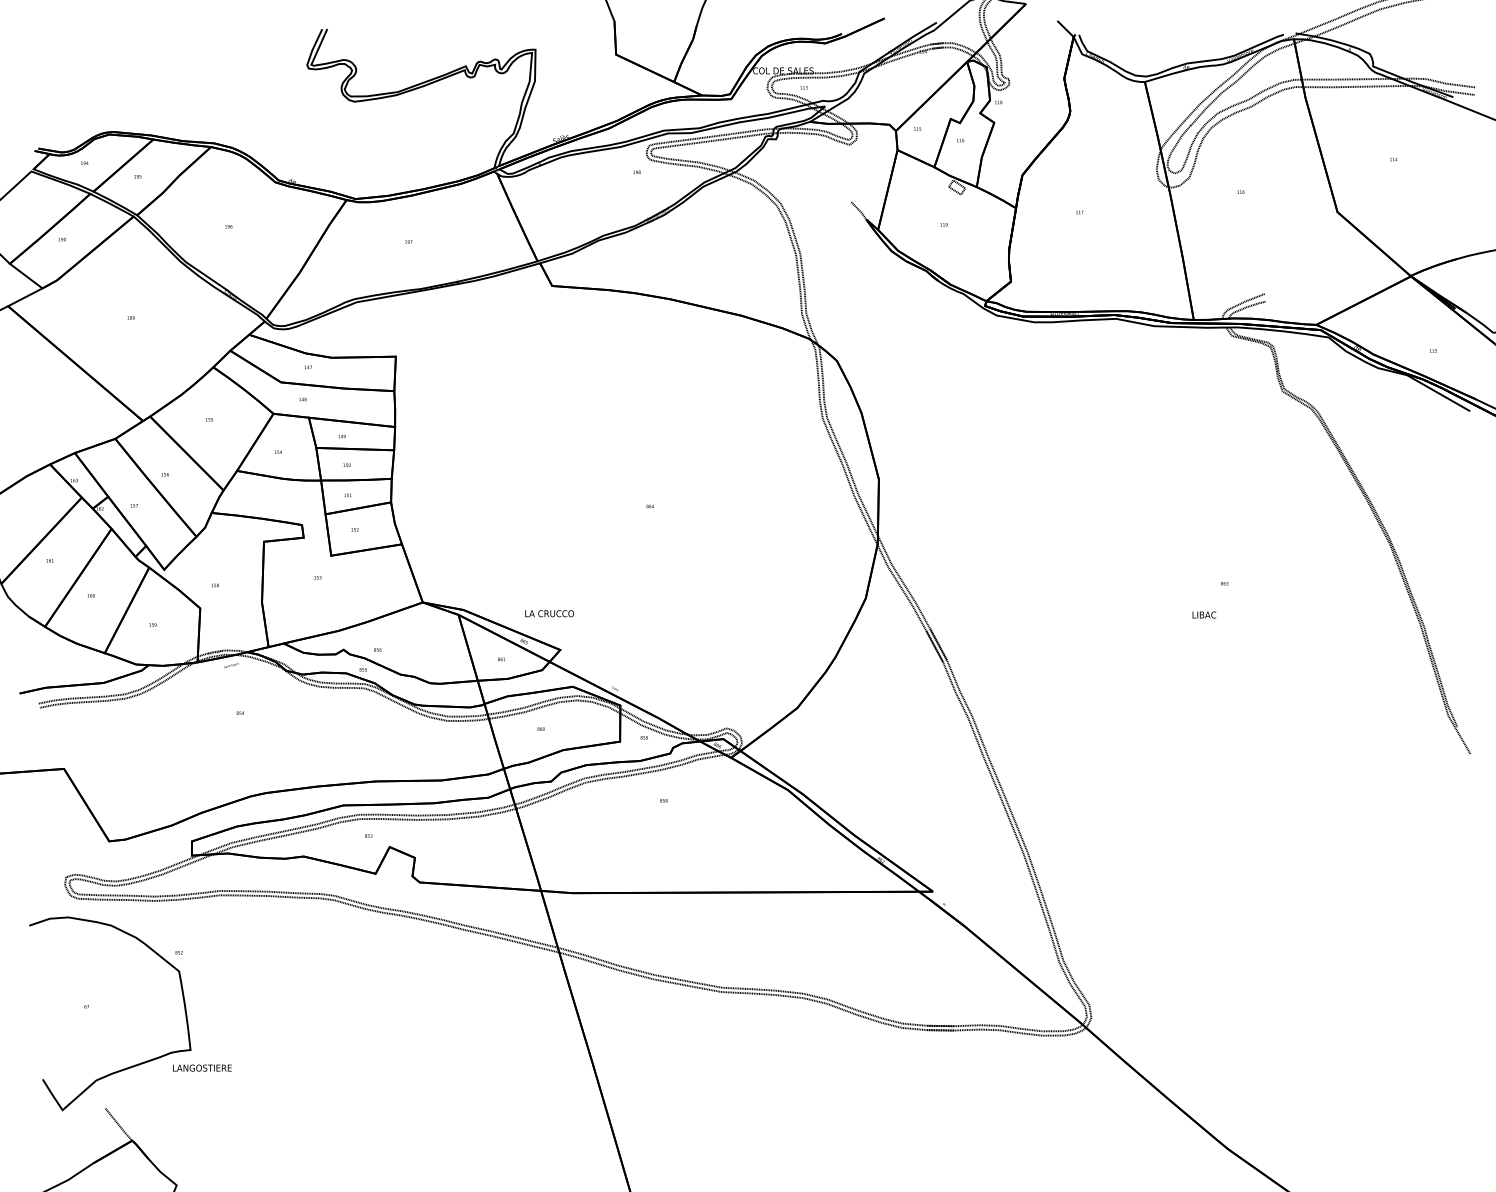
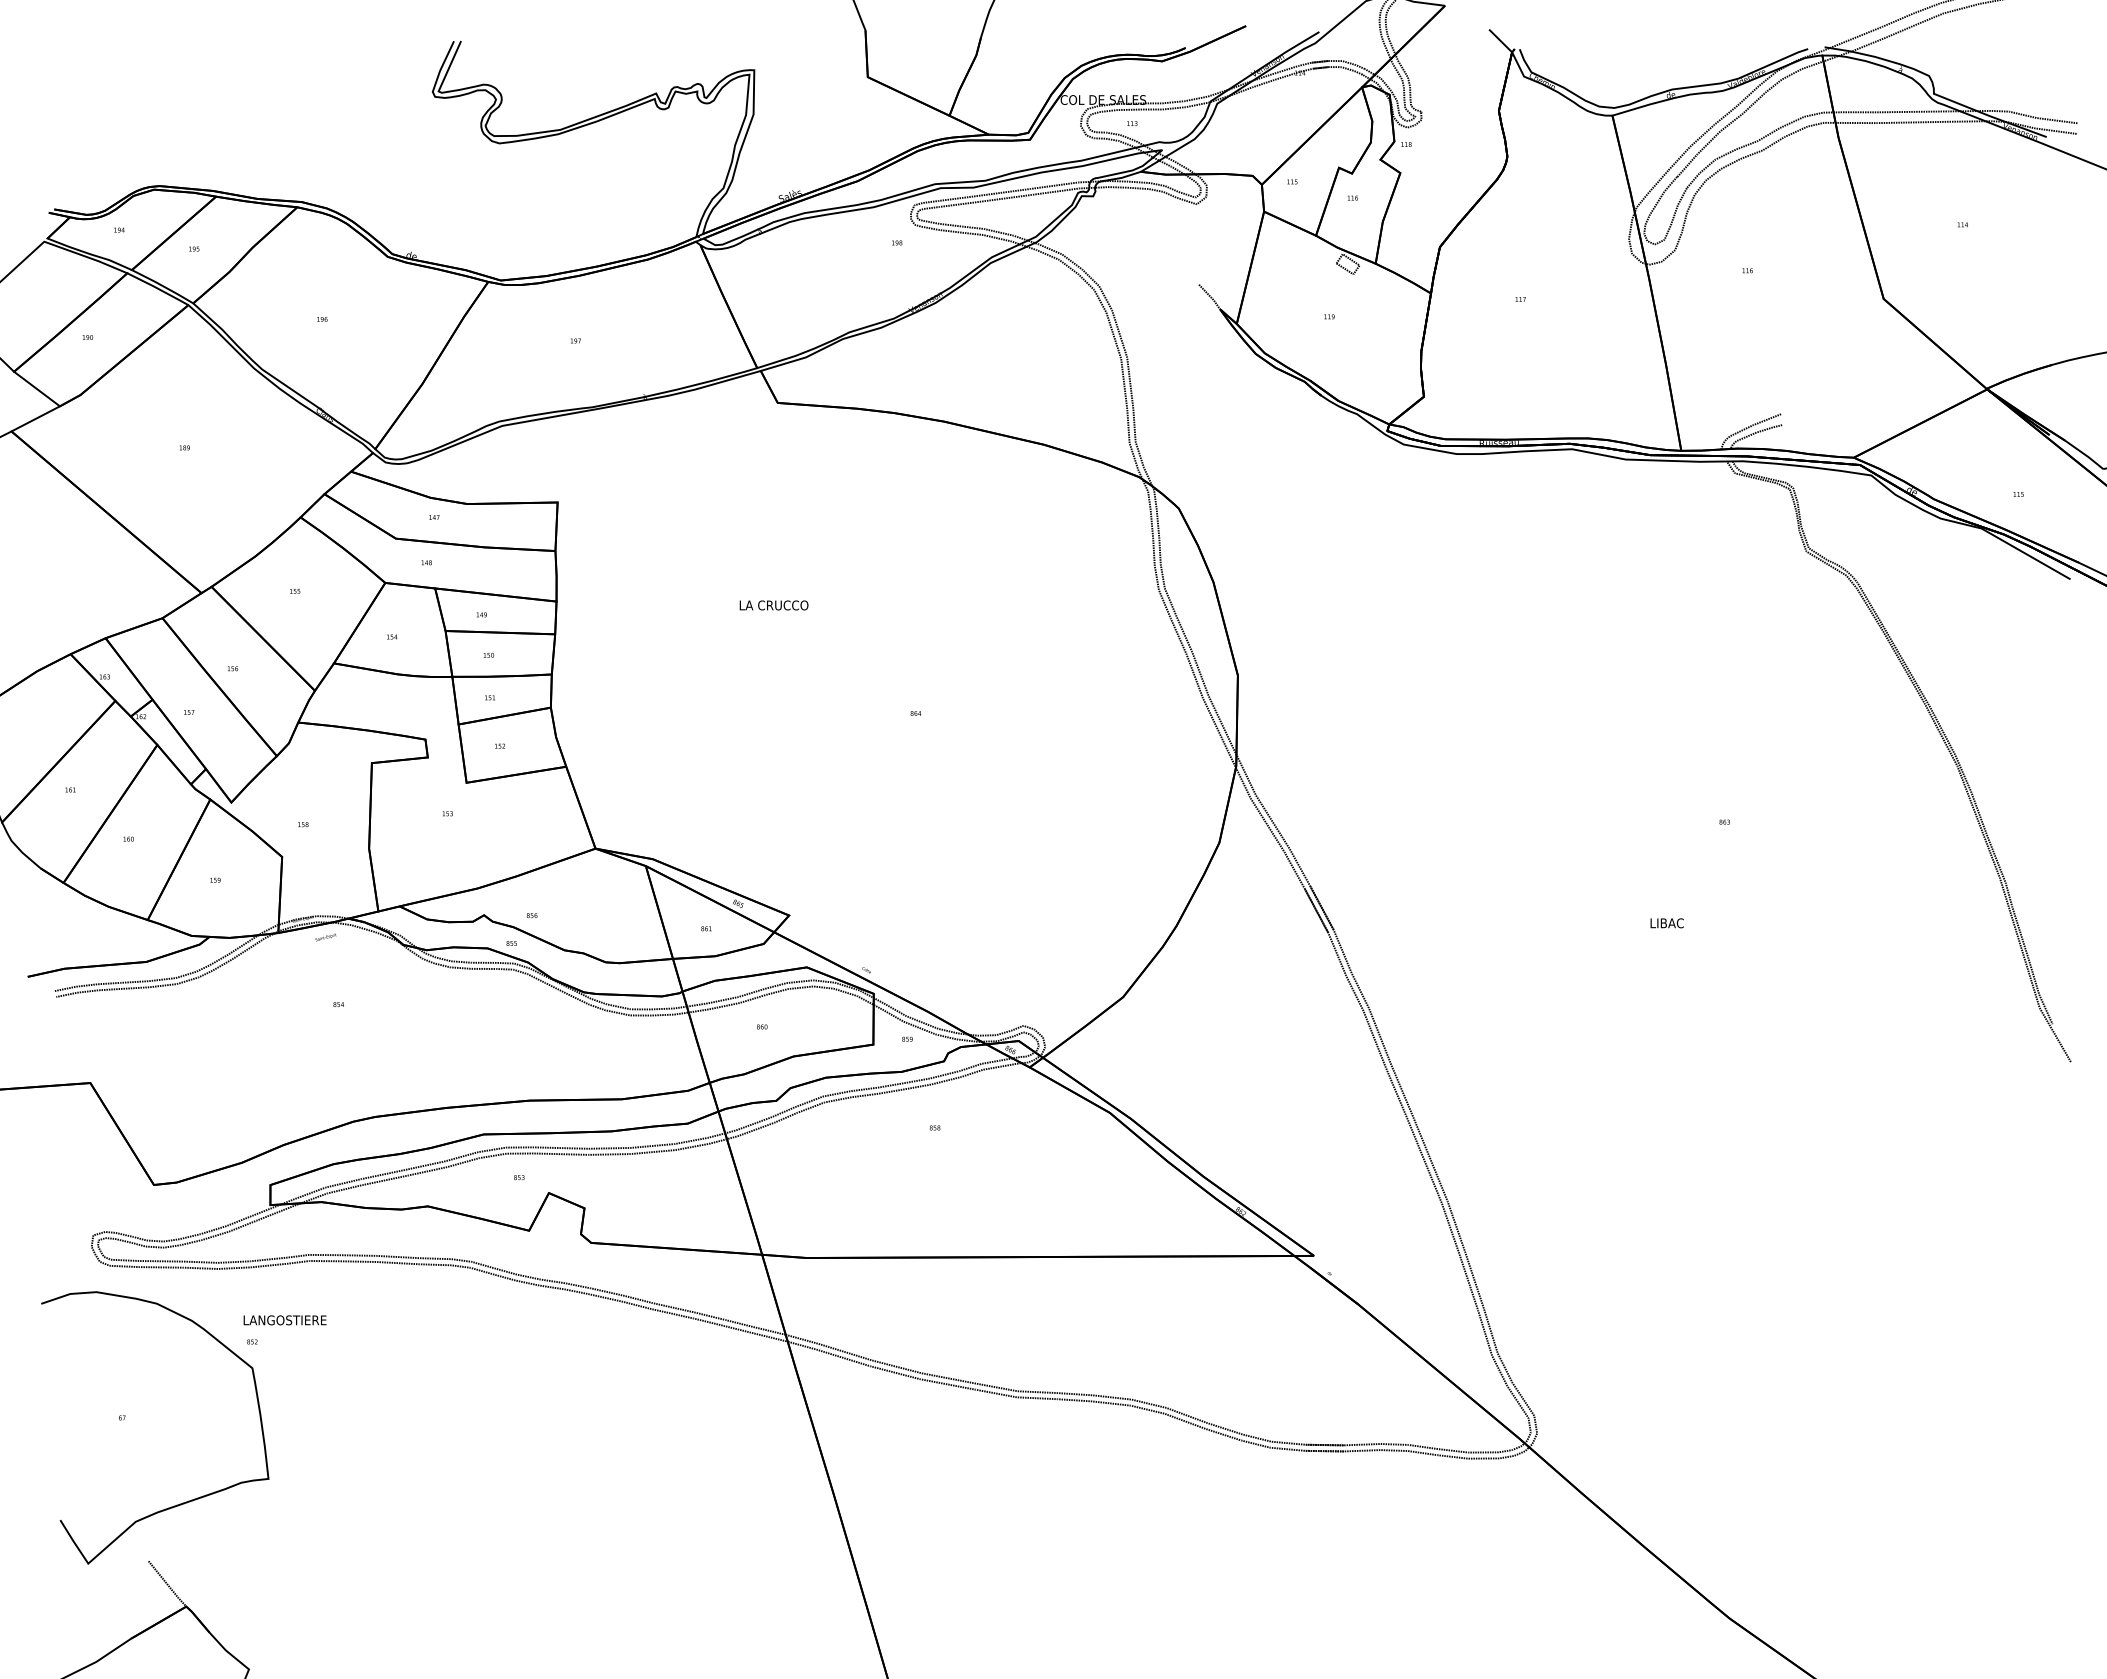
text: (549, 613) -> (773, 605), moved
text: (1203, 615) -> (1666, 923), moved
text: (201, 1068) -> (284, 1320), moved

